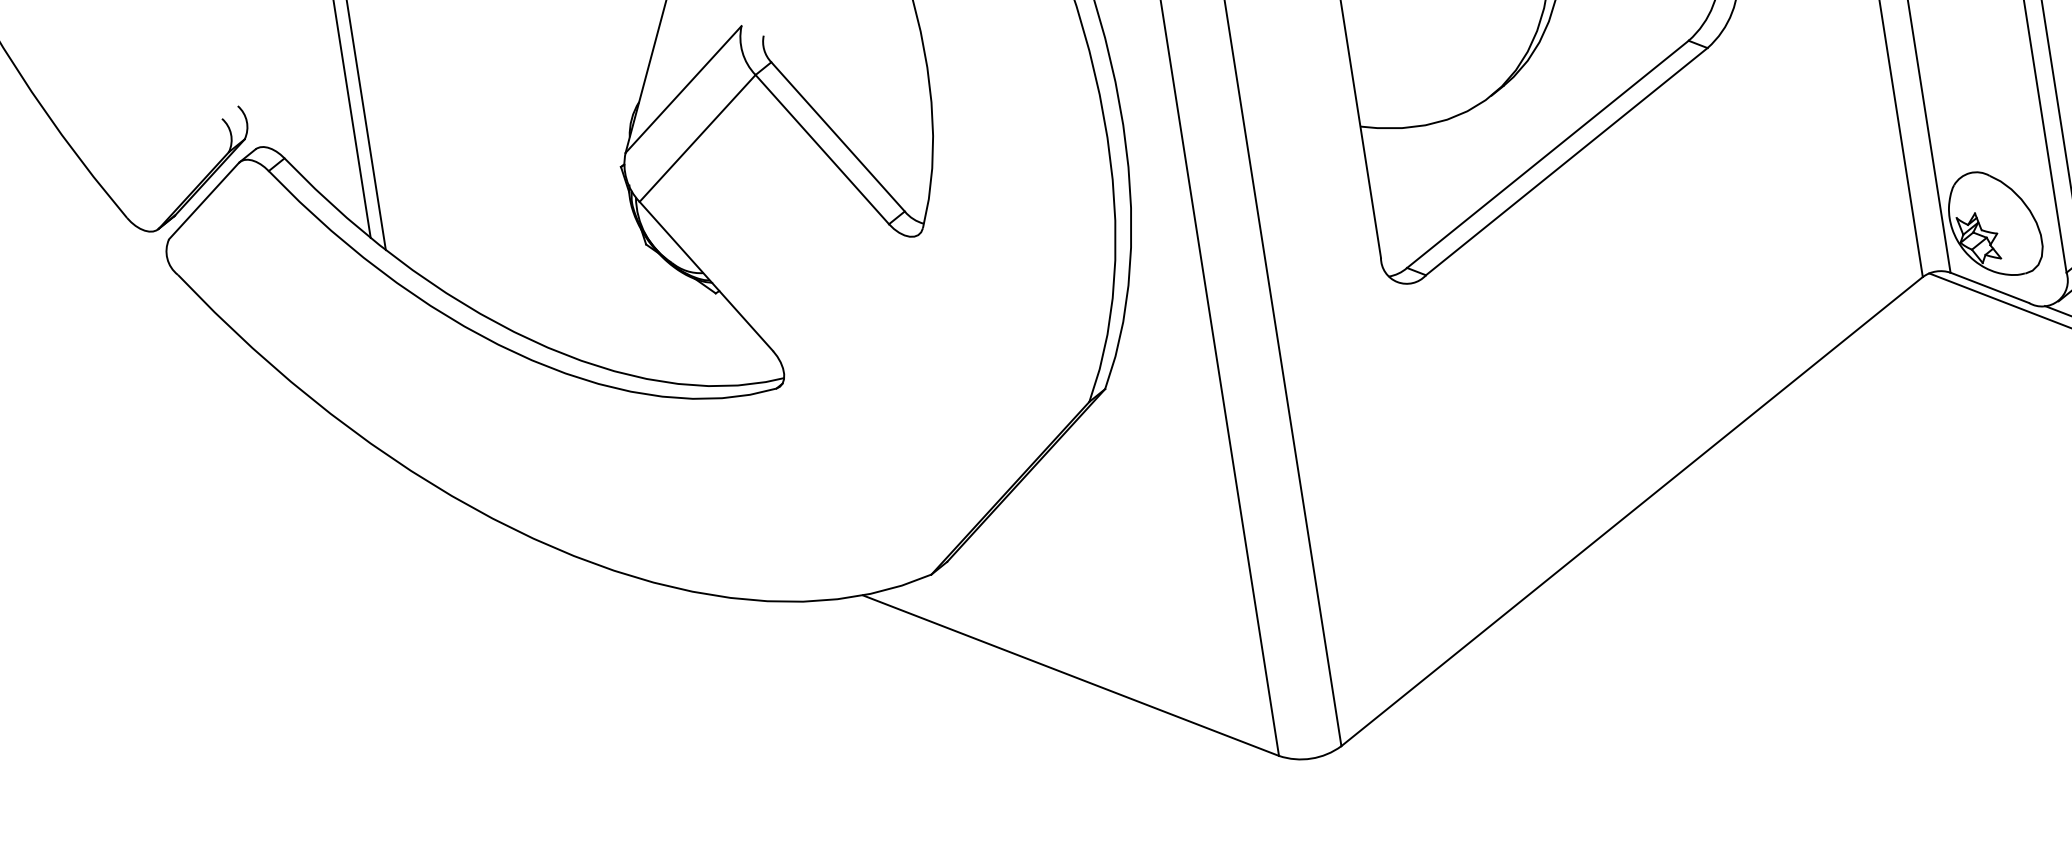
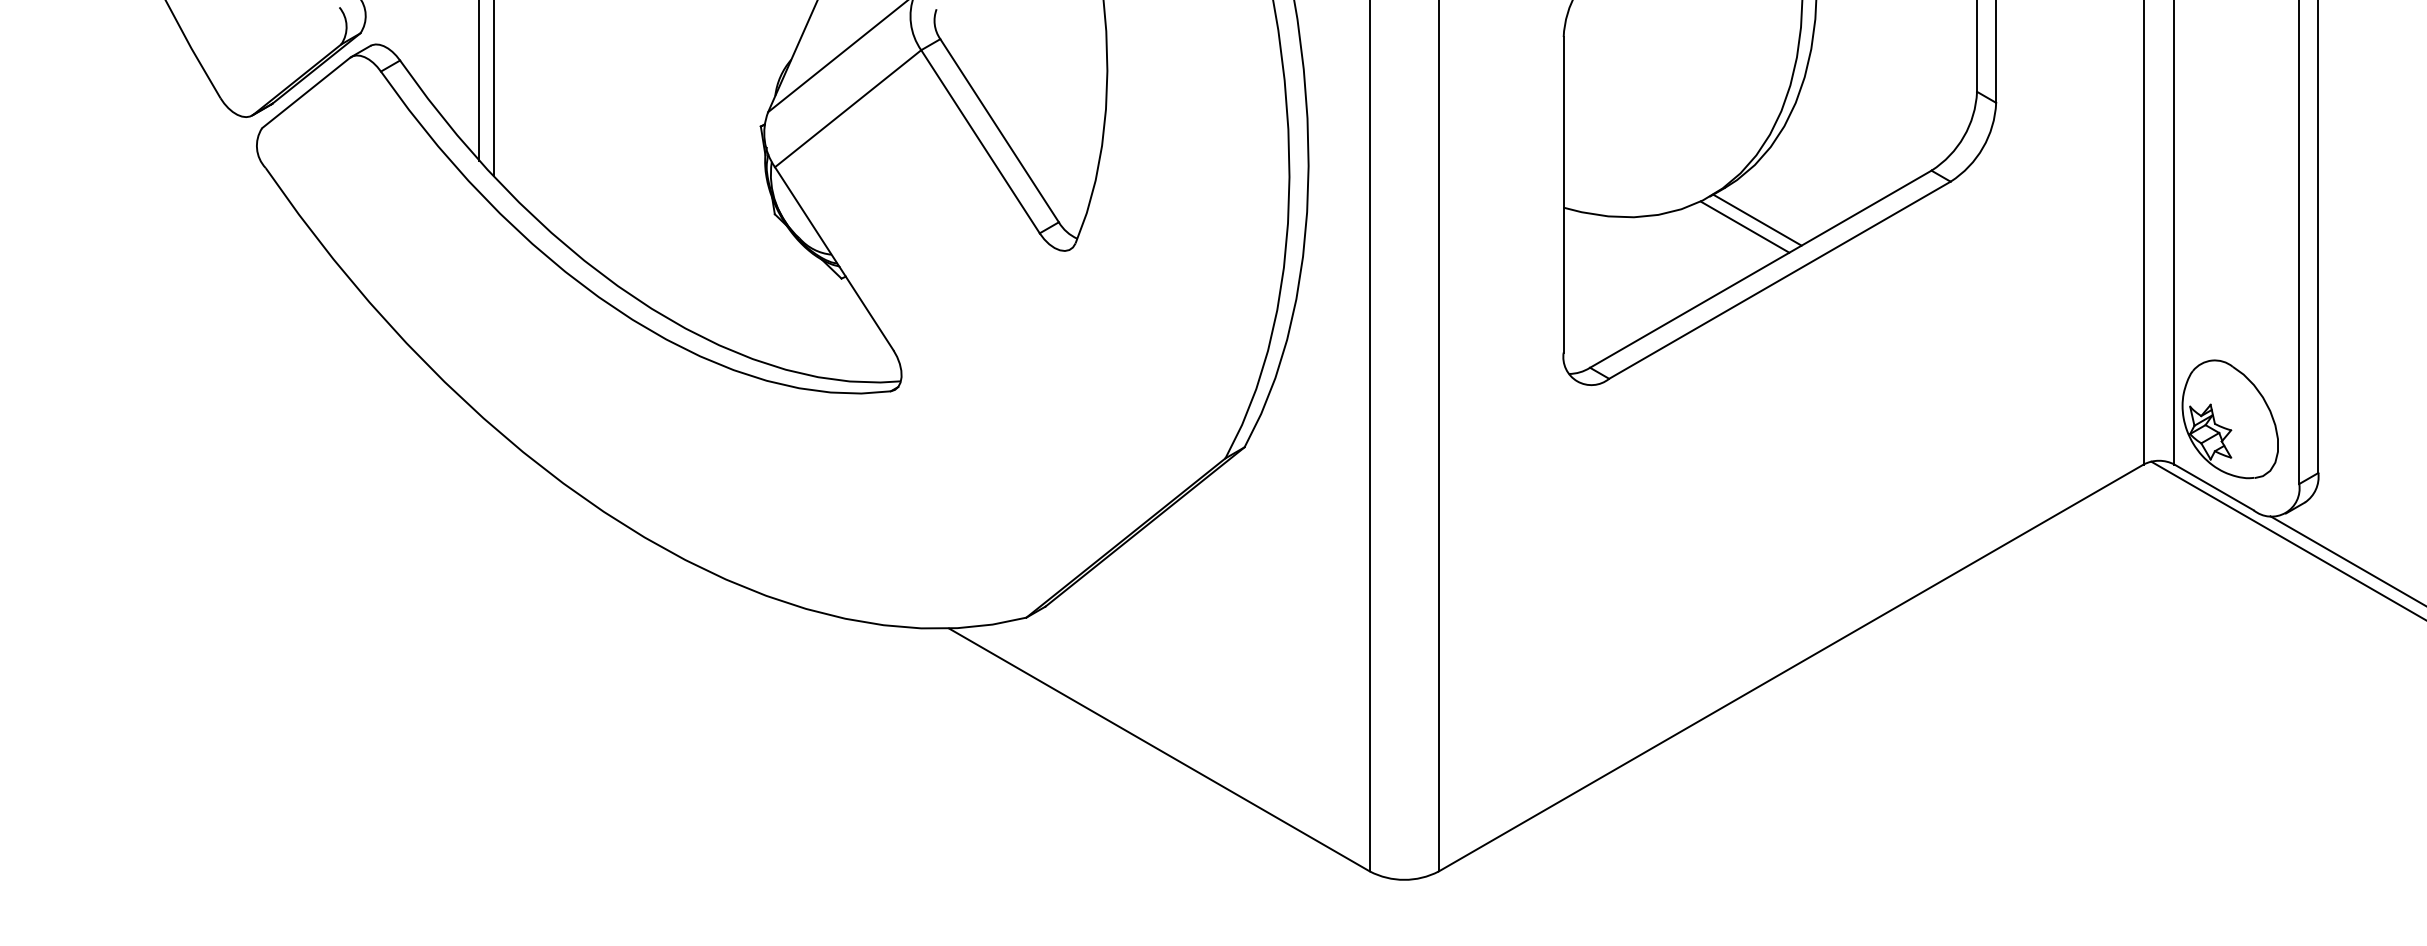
line: (1537, 109) -> (1757, 219), added
line: (1527, 117) -> (1744, 226), added

